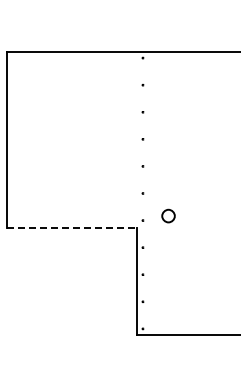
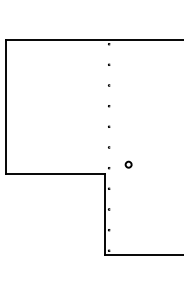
part: (168, 215) -> (128, 164), size x0.62
line: (72, 228) -> (55, 174), dashed -> solid

